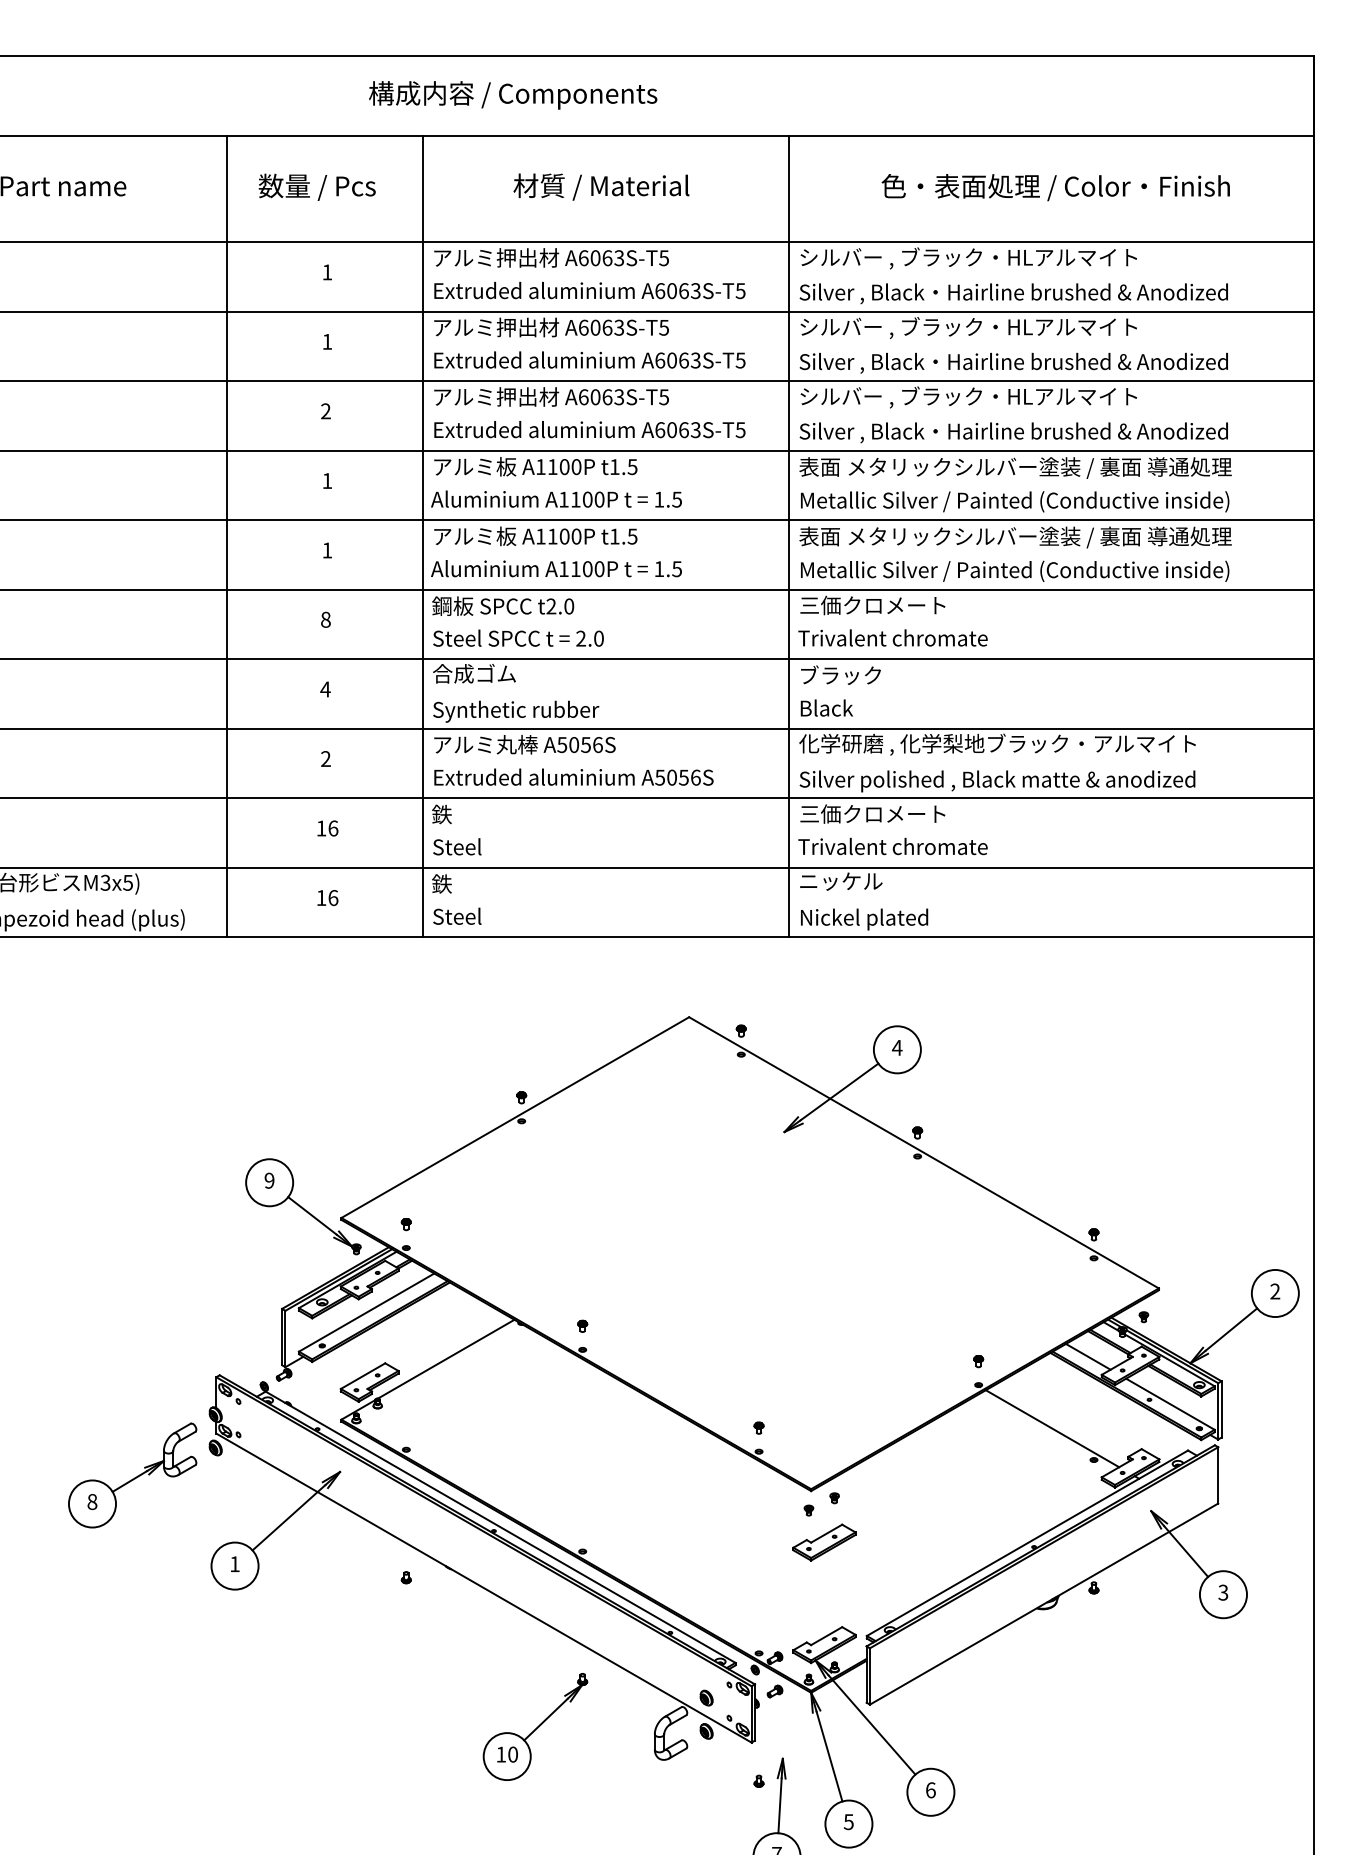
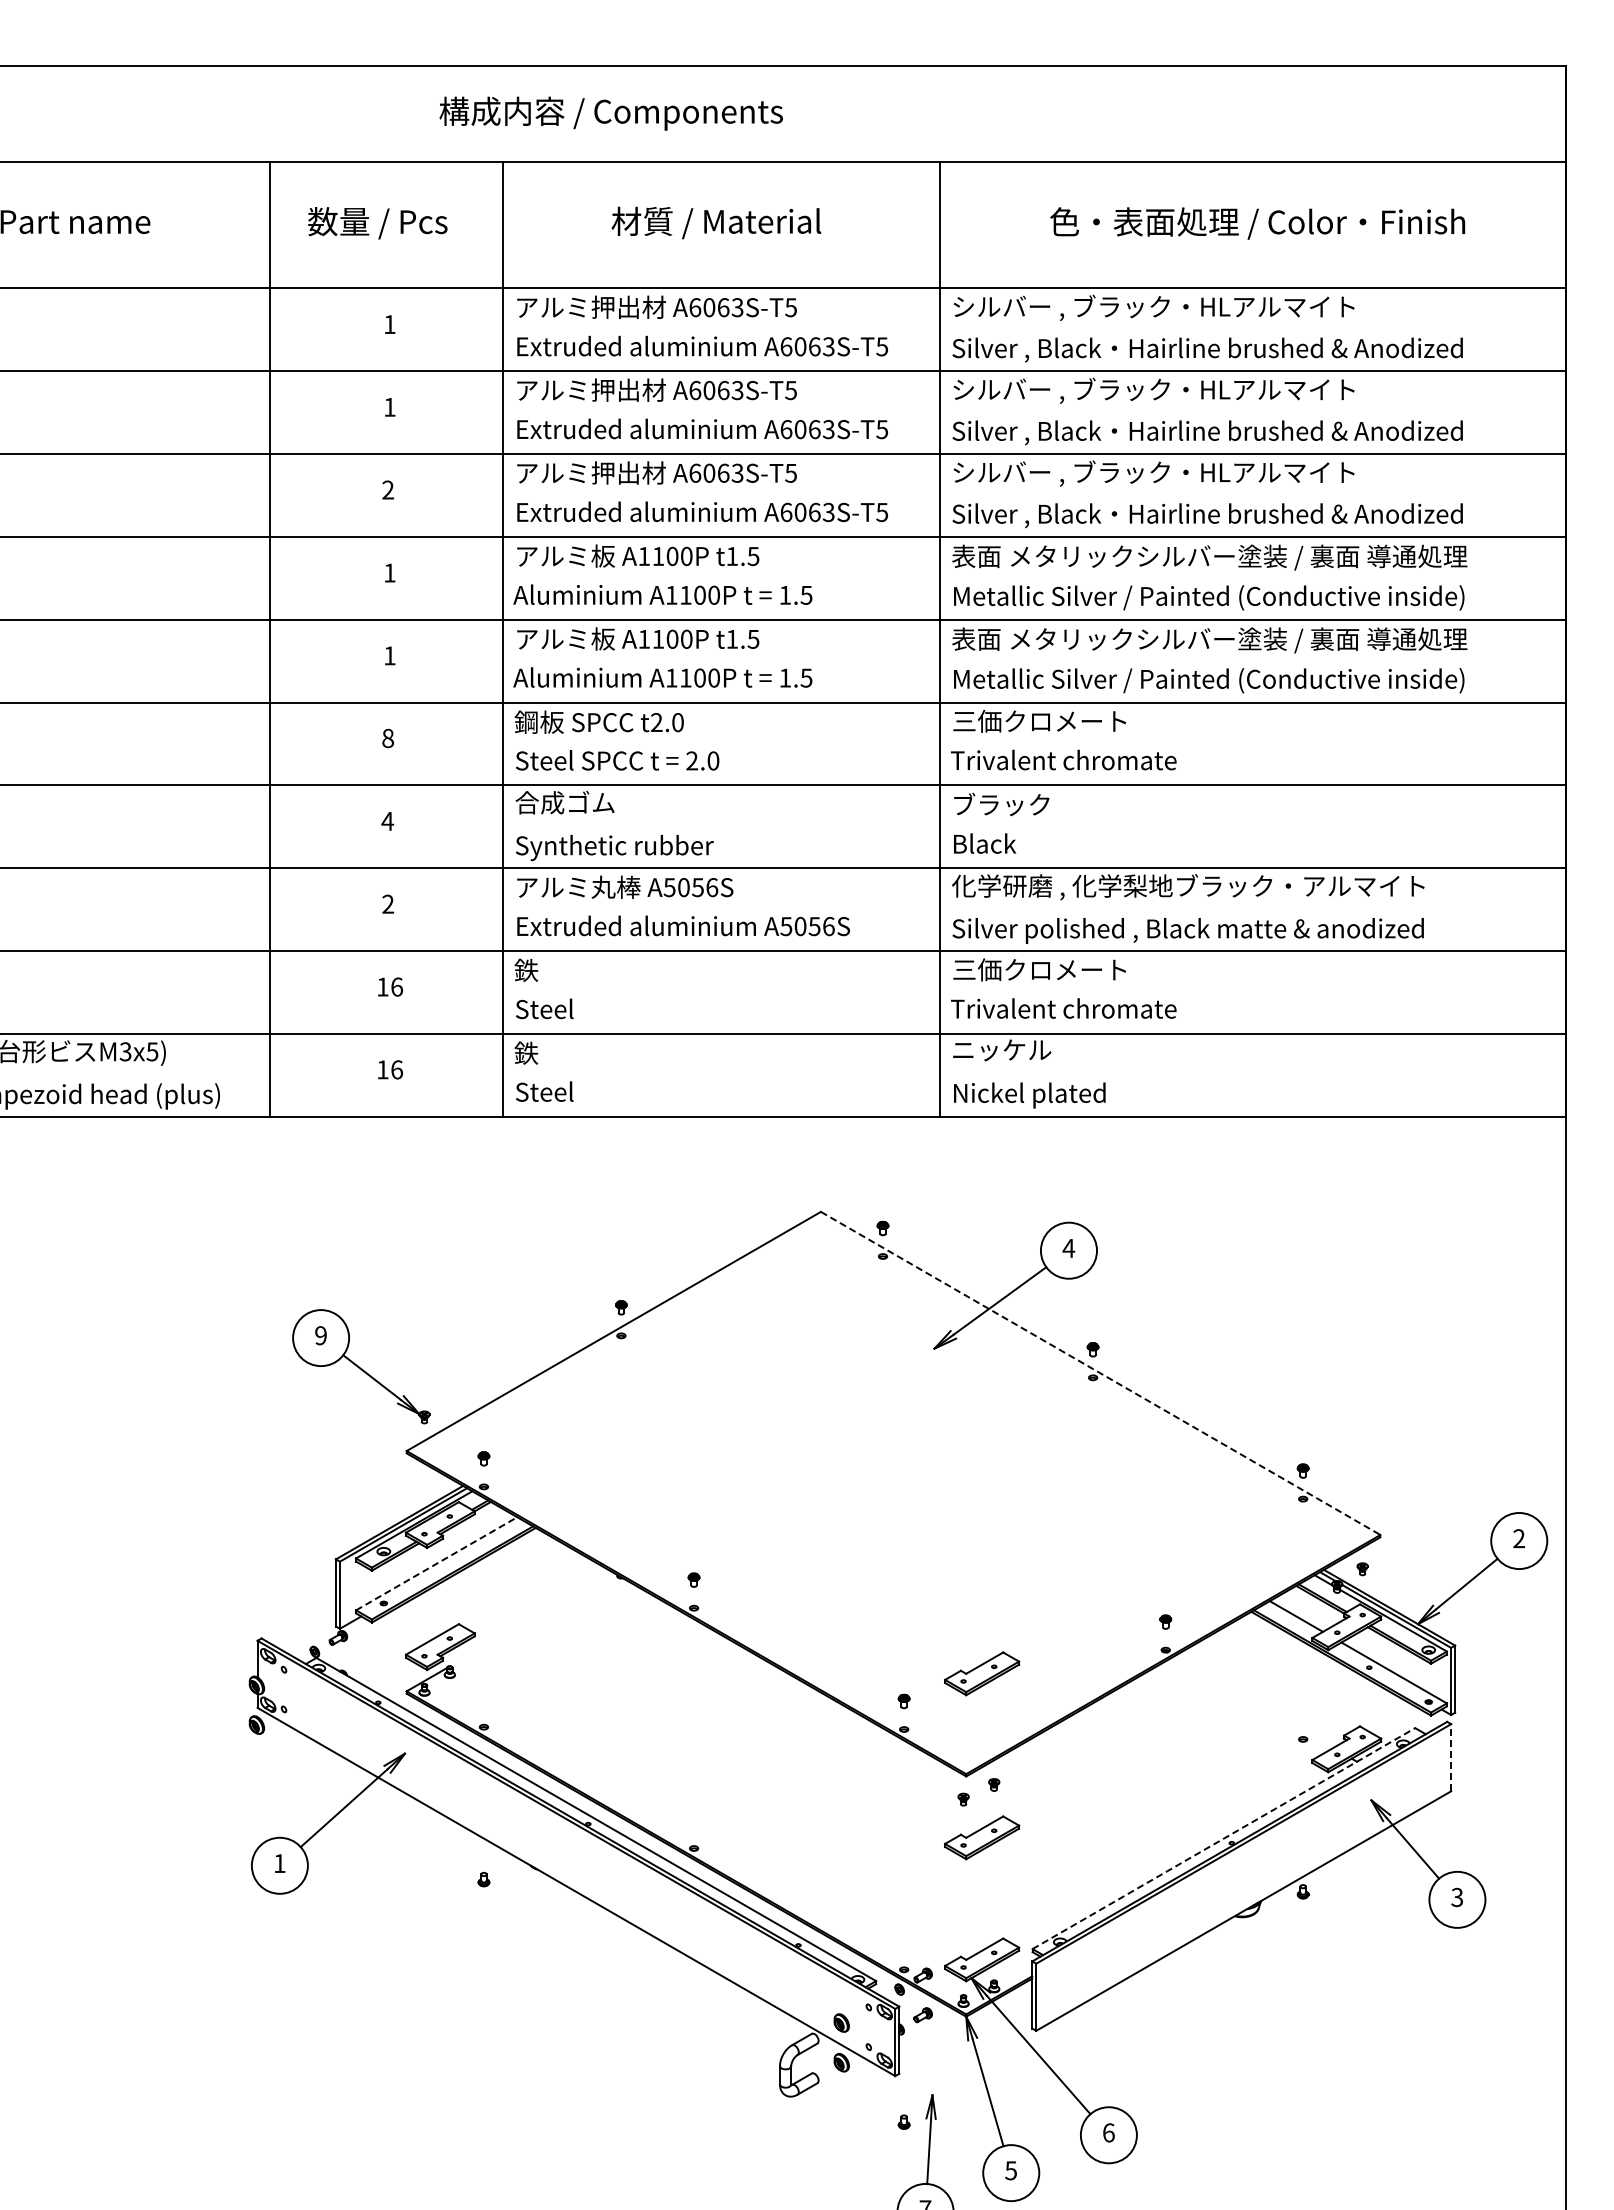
line: (924, 1152) -> (1101, 1373), solid -> dashed
part: (303, 1206) -> (361, 1366), moved
line: (367, 1312) -> (437, 1563), solid -> dashed
line: (446, 1359) -> (531, 1619), removed
part: (824, 1404) -> (982, 1673), added
line: (1052, 1429) -> (1253, 1702), removed
part: (132, 1475) -> (157, 1757), removed
line: (1218, 1475) -> (1451, 1757), solid -> dashed
line: (1027, 1543) -> (1223, 1838), solid -> dashed
part: (535, 1727) -> (637, 2057), removed

